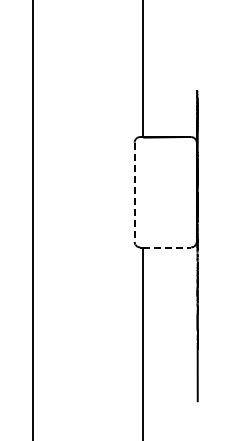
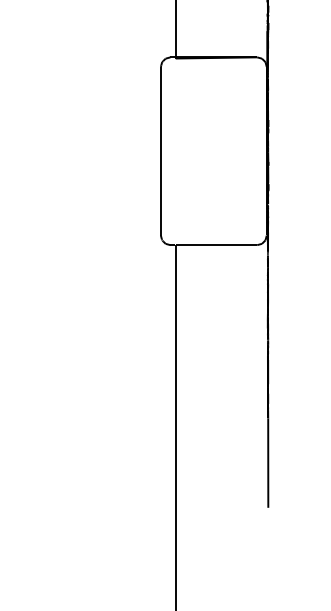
line: (134, 192) -> (160, 151), dashed -> solid
line: (167, 247) -> (216, 245), dashed -> solid

